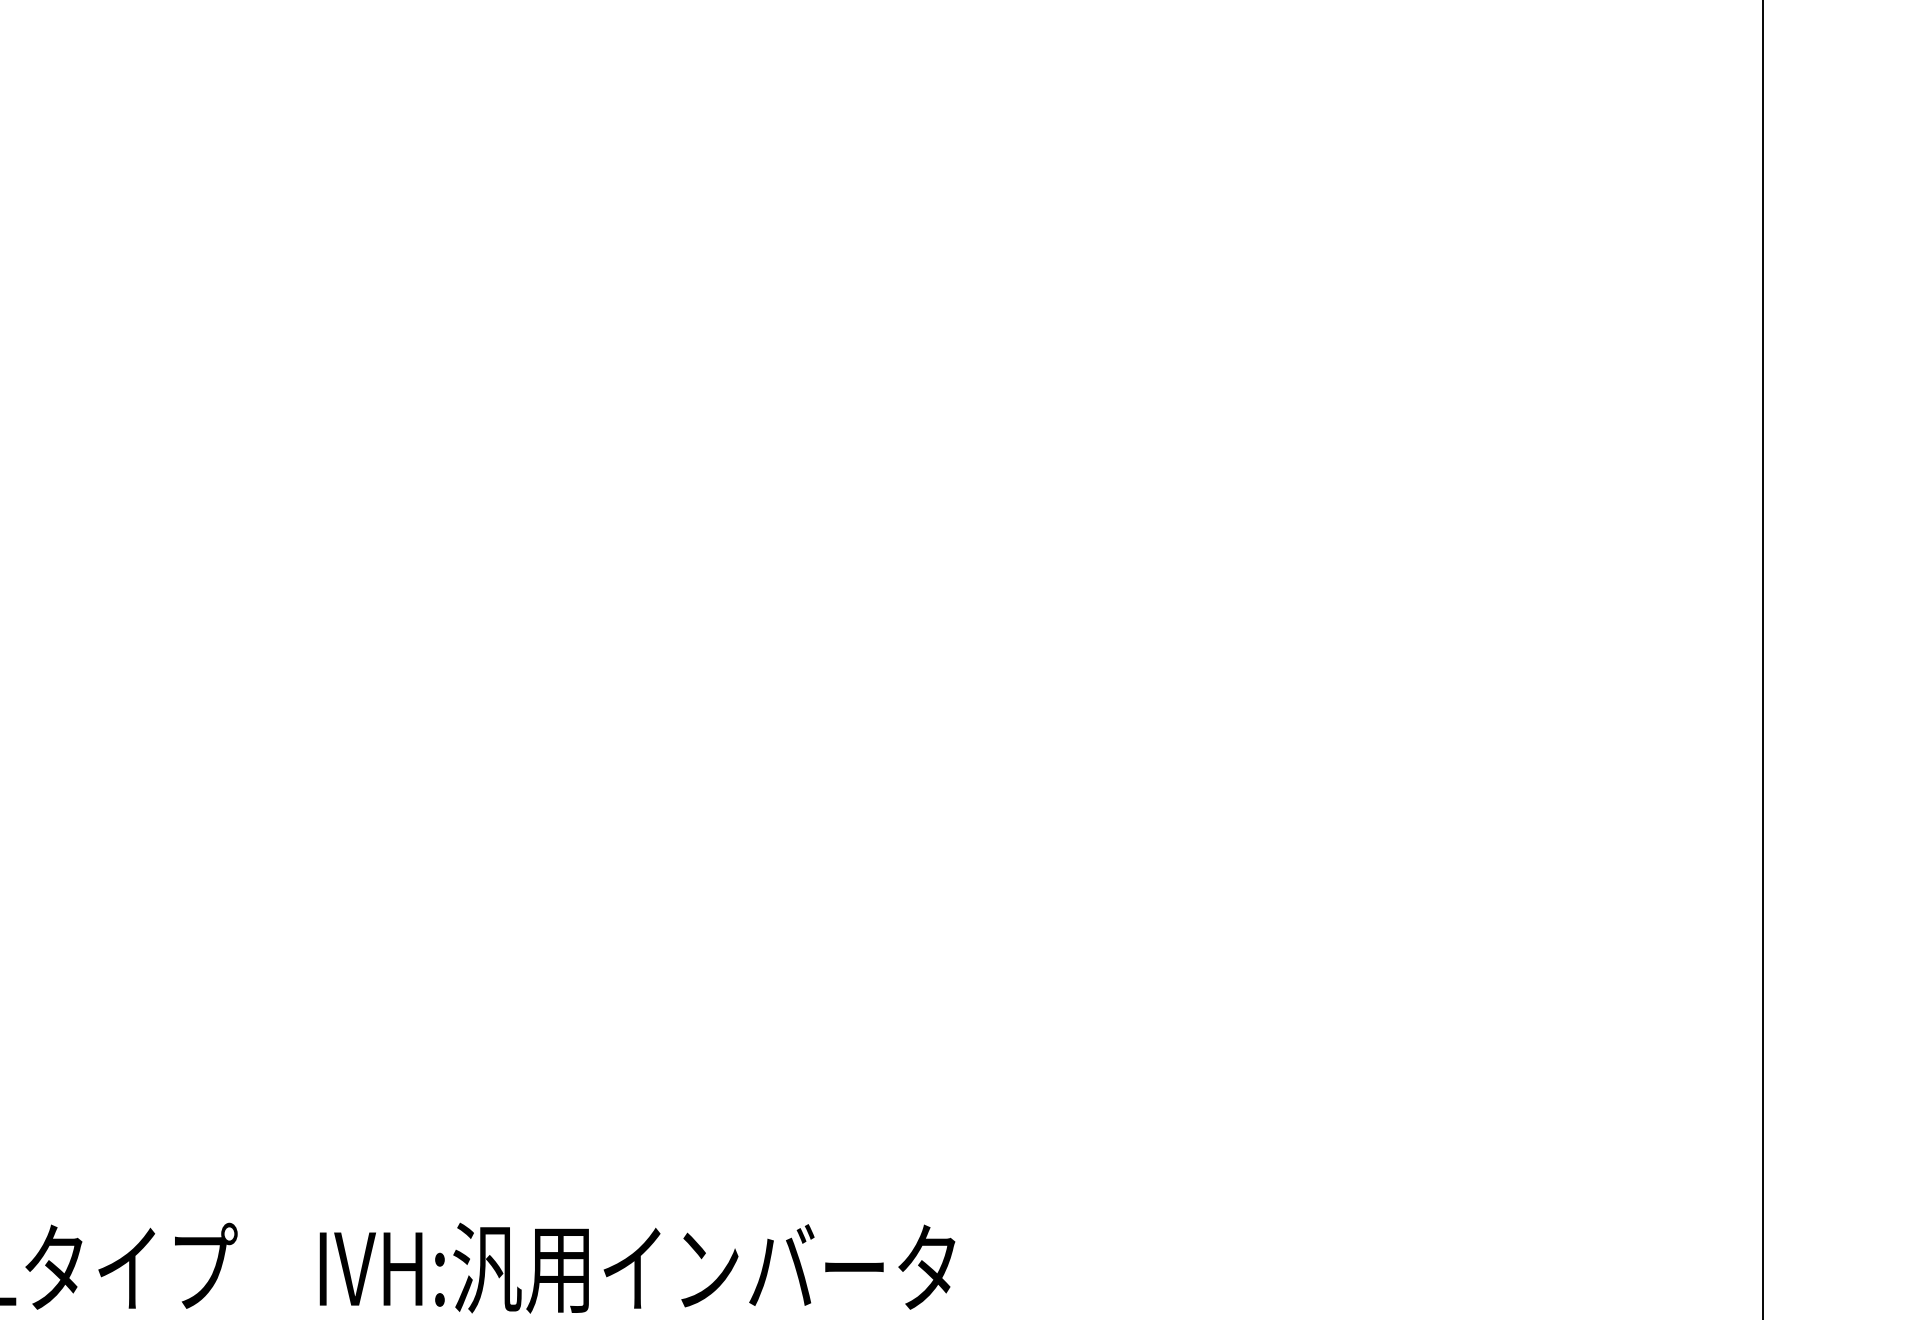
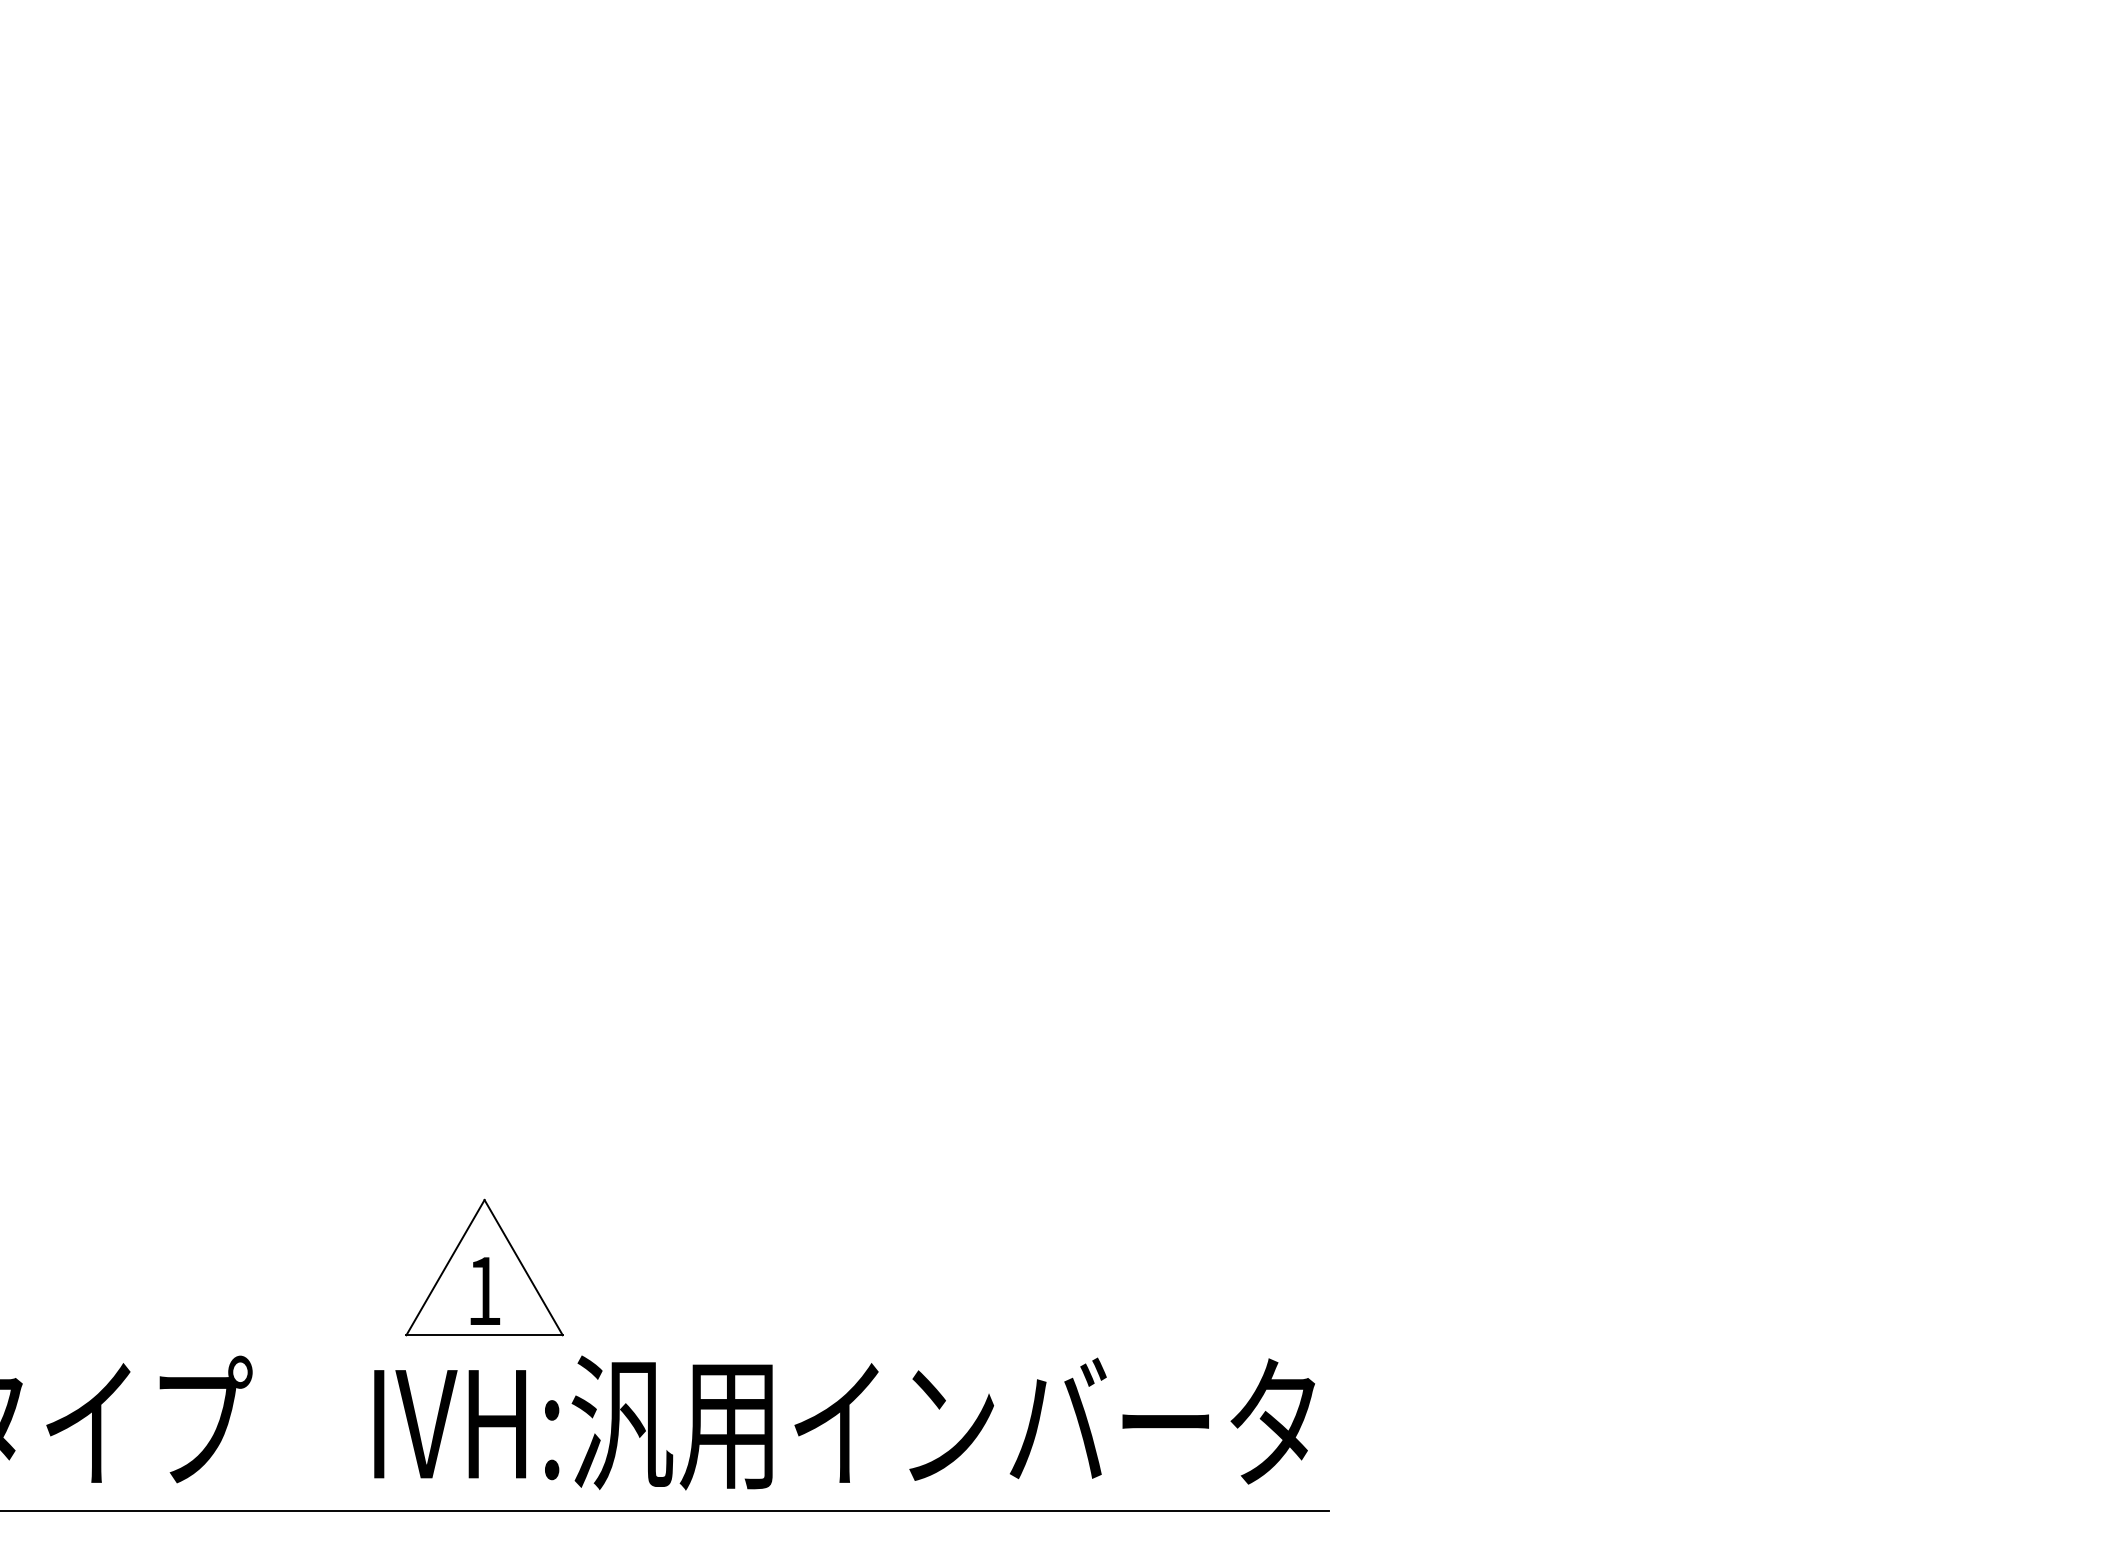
part: (394, 1162) -> (484, 1266), added

